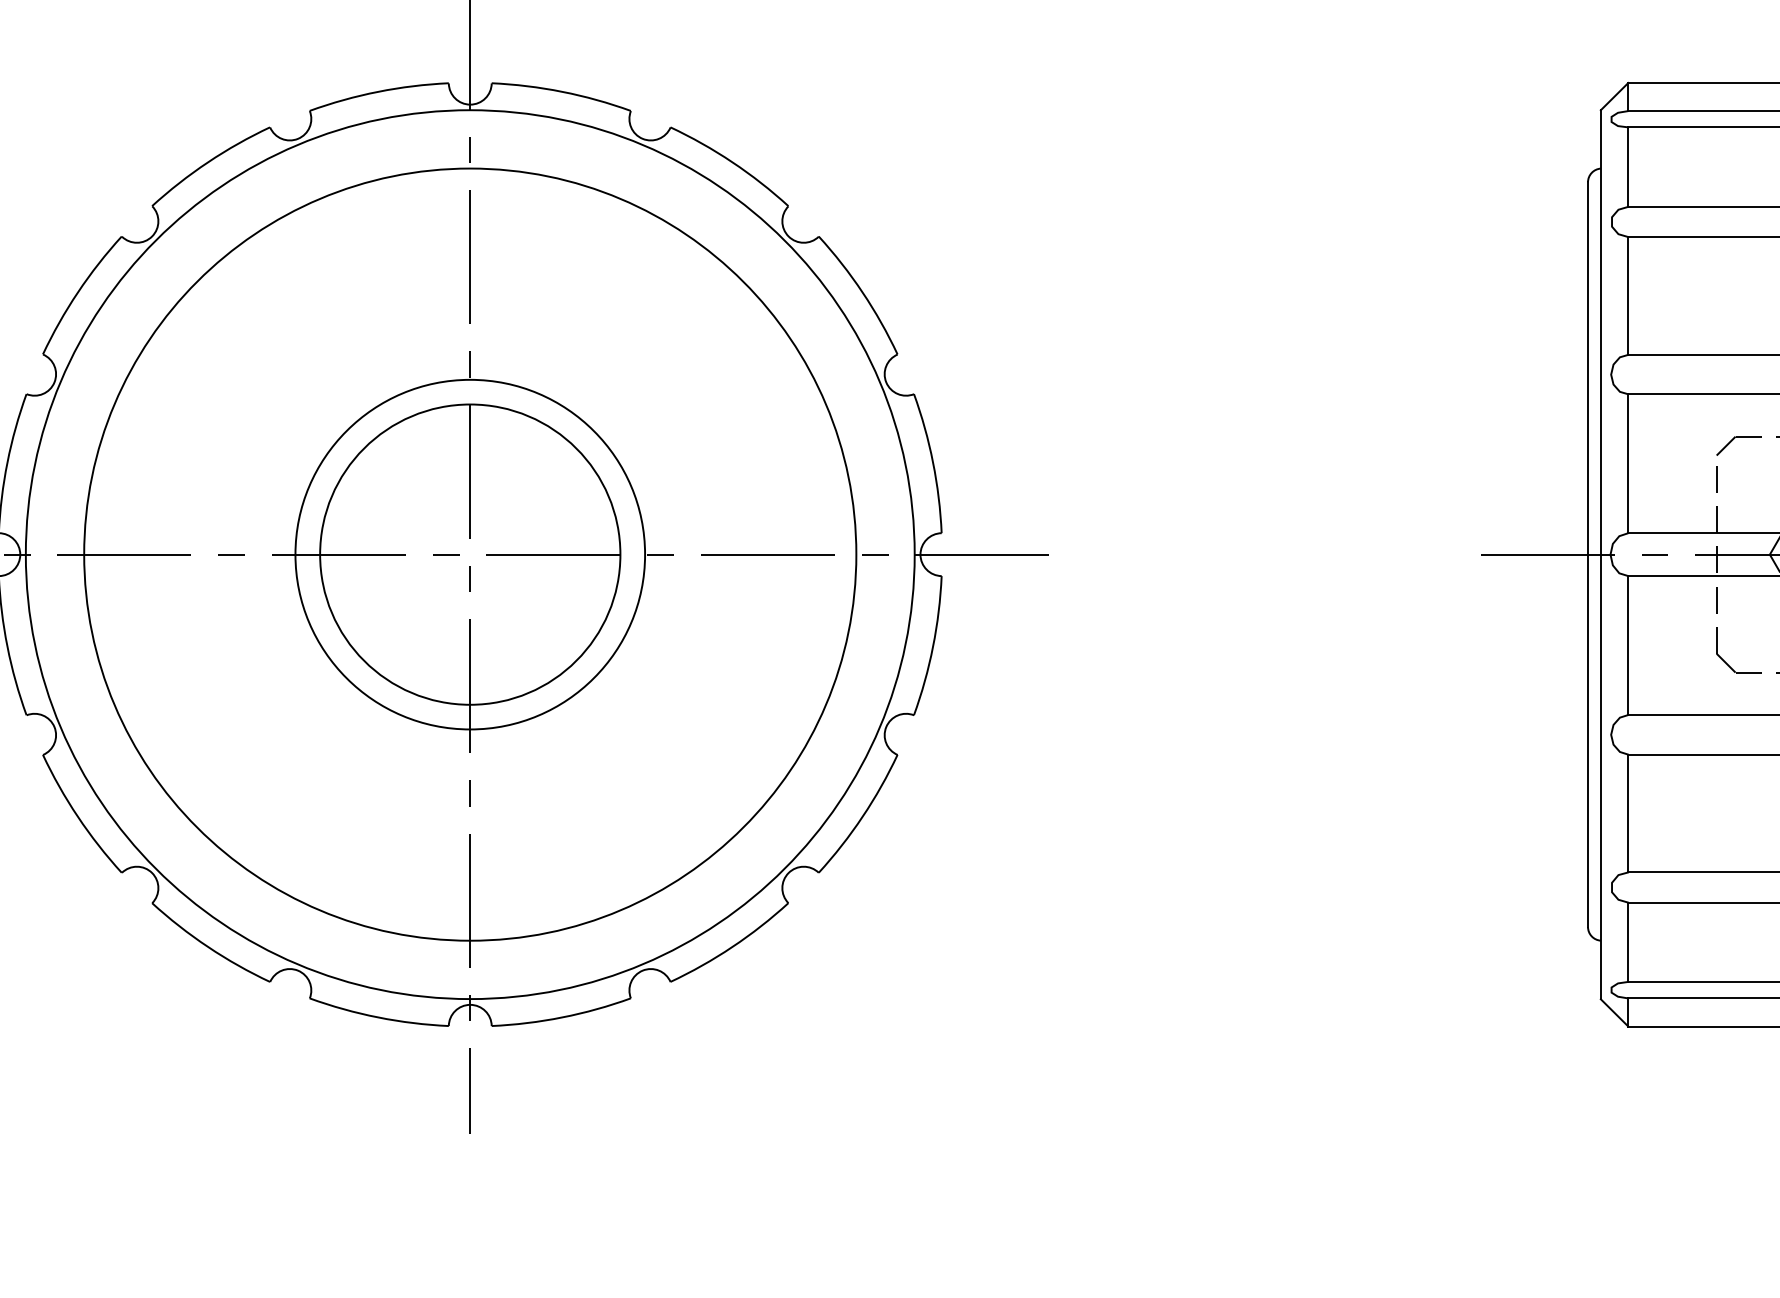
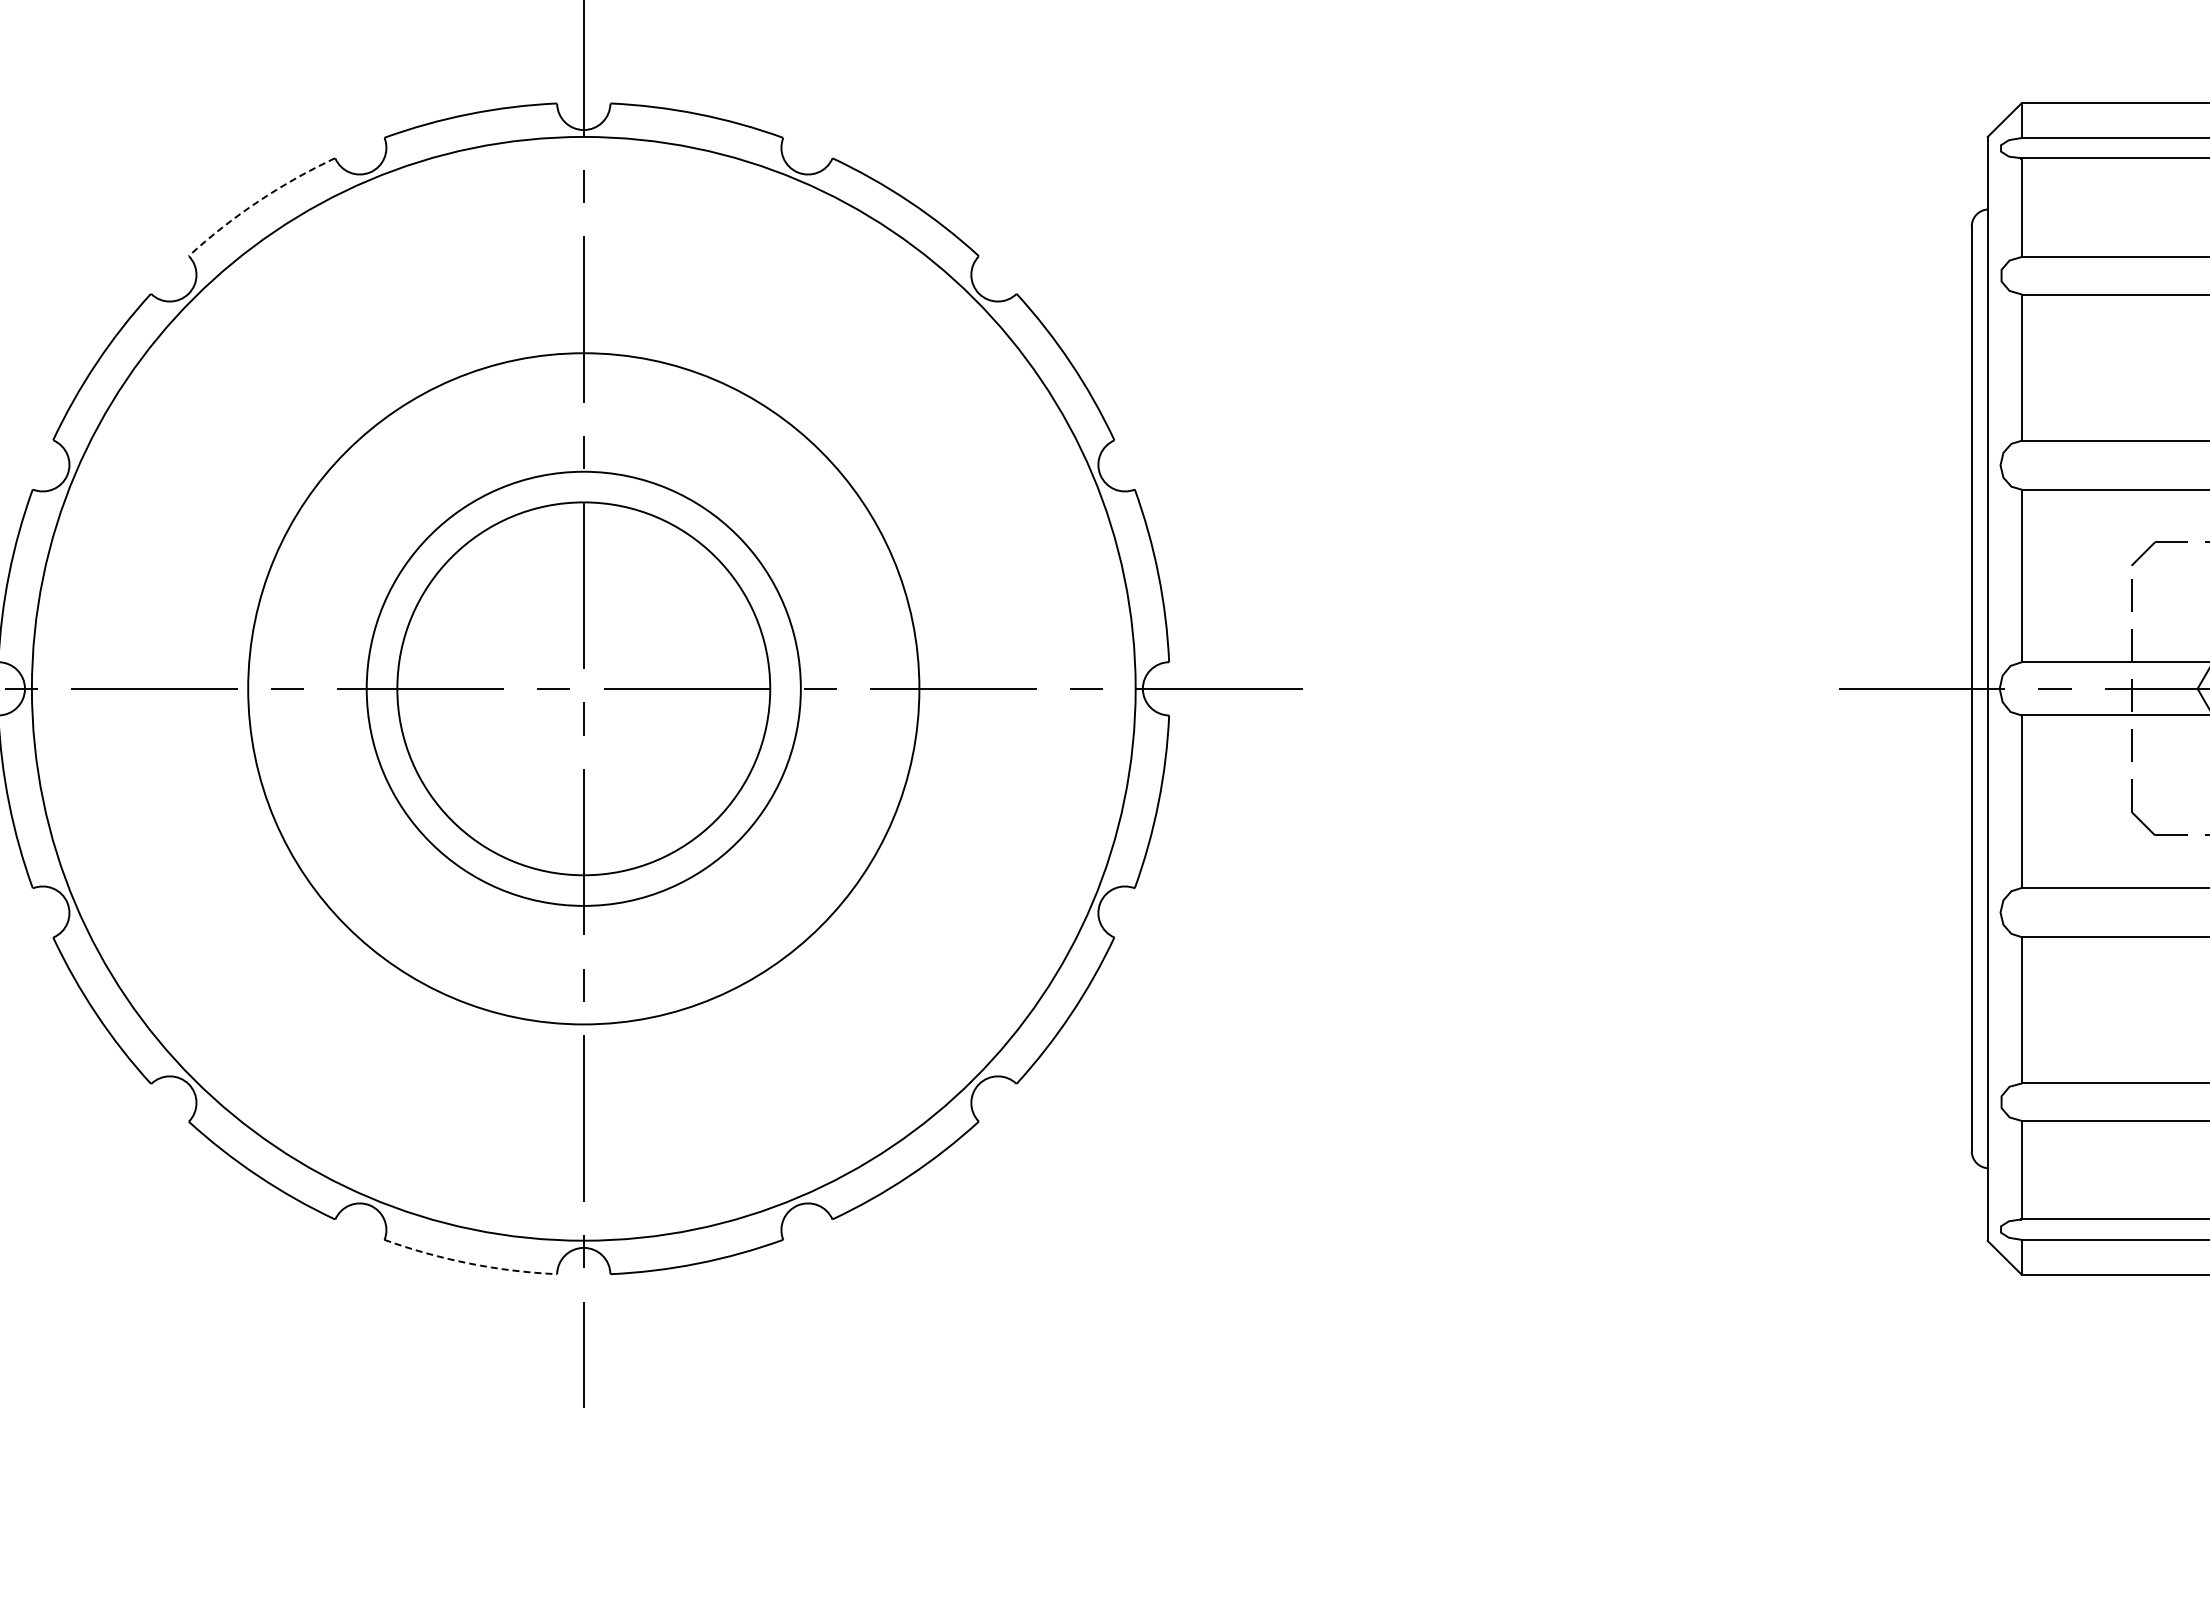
arc: (208, 162) -> (258, 201), solid -> dashed
circle: (470, 554) -> (583, 688), size x0.7
arc: (378, 1017) -> (469, 1263), solid -> dashed

